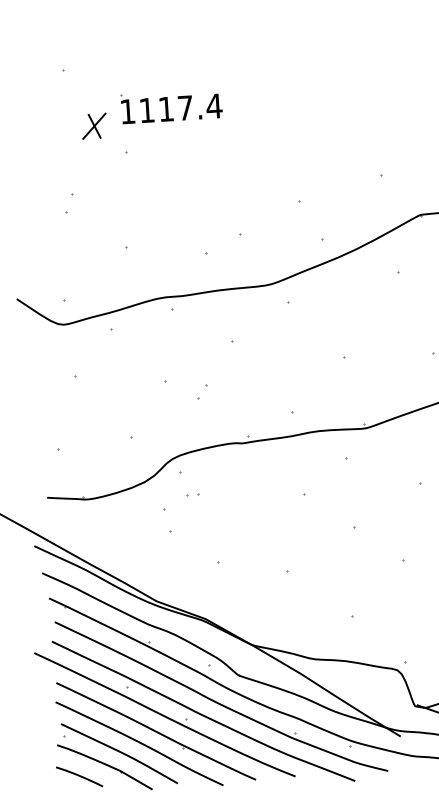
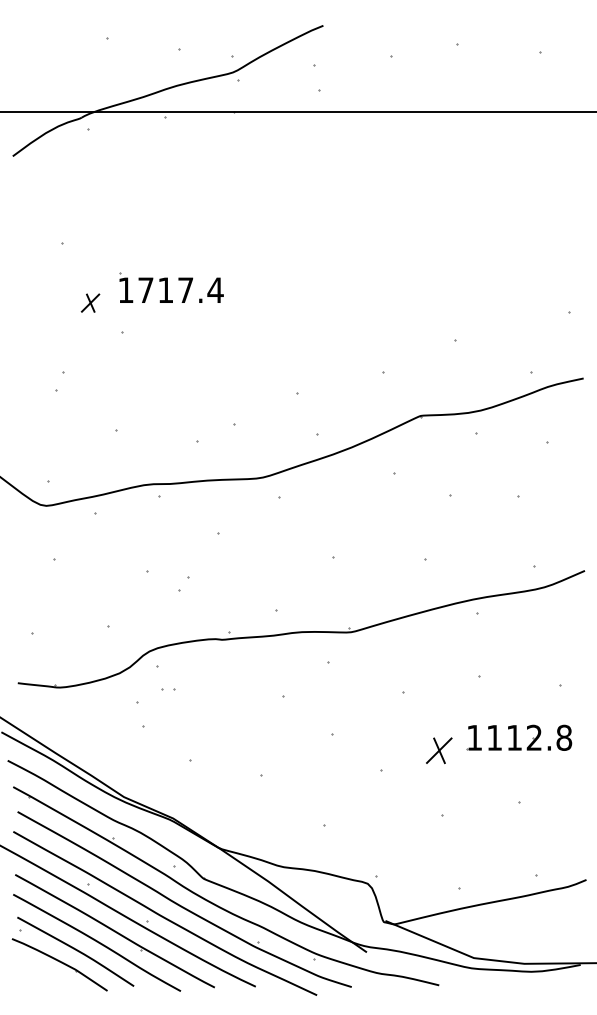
text: (146, 109) -> (145, 289), 1117.4 -> 1717.4
part: (94, 125) -> (90, 302), size x0.7
curve: (78, 776) -> (32, 972), removed

